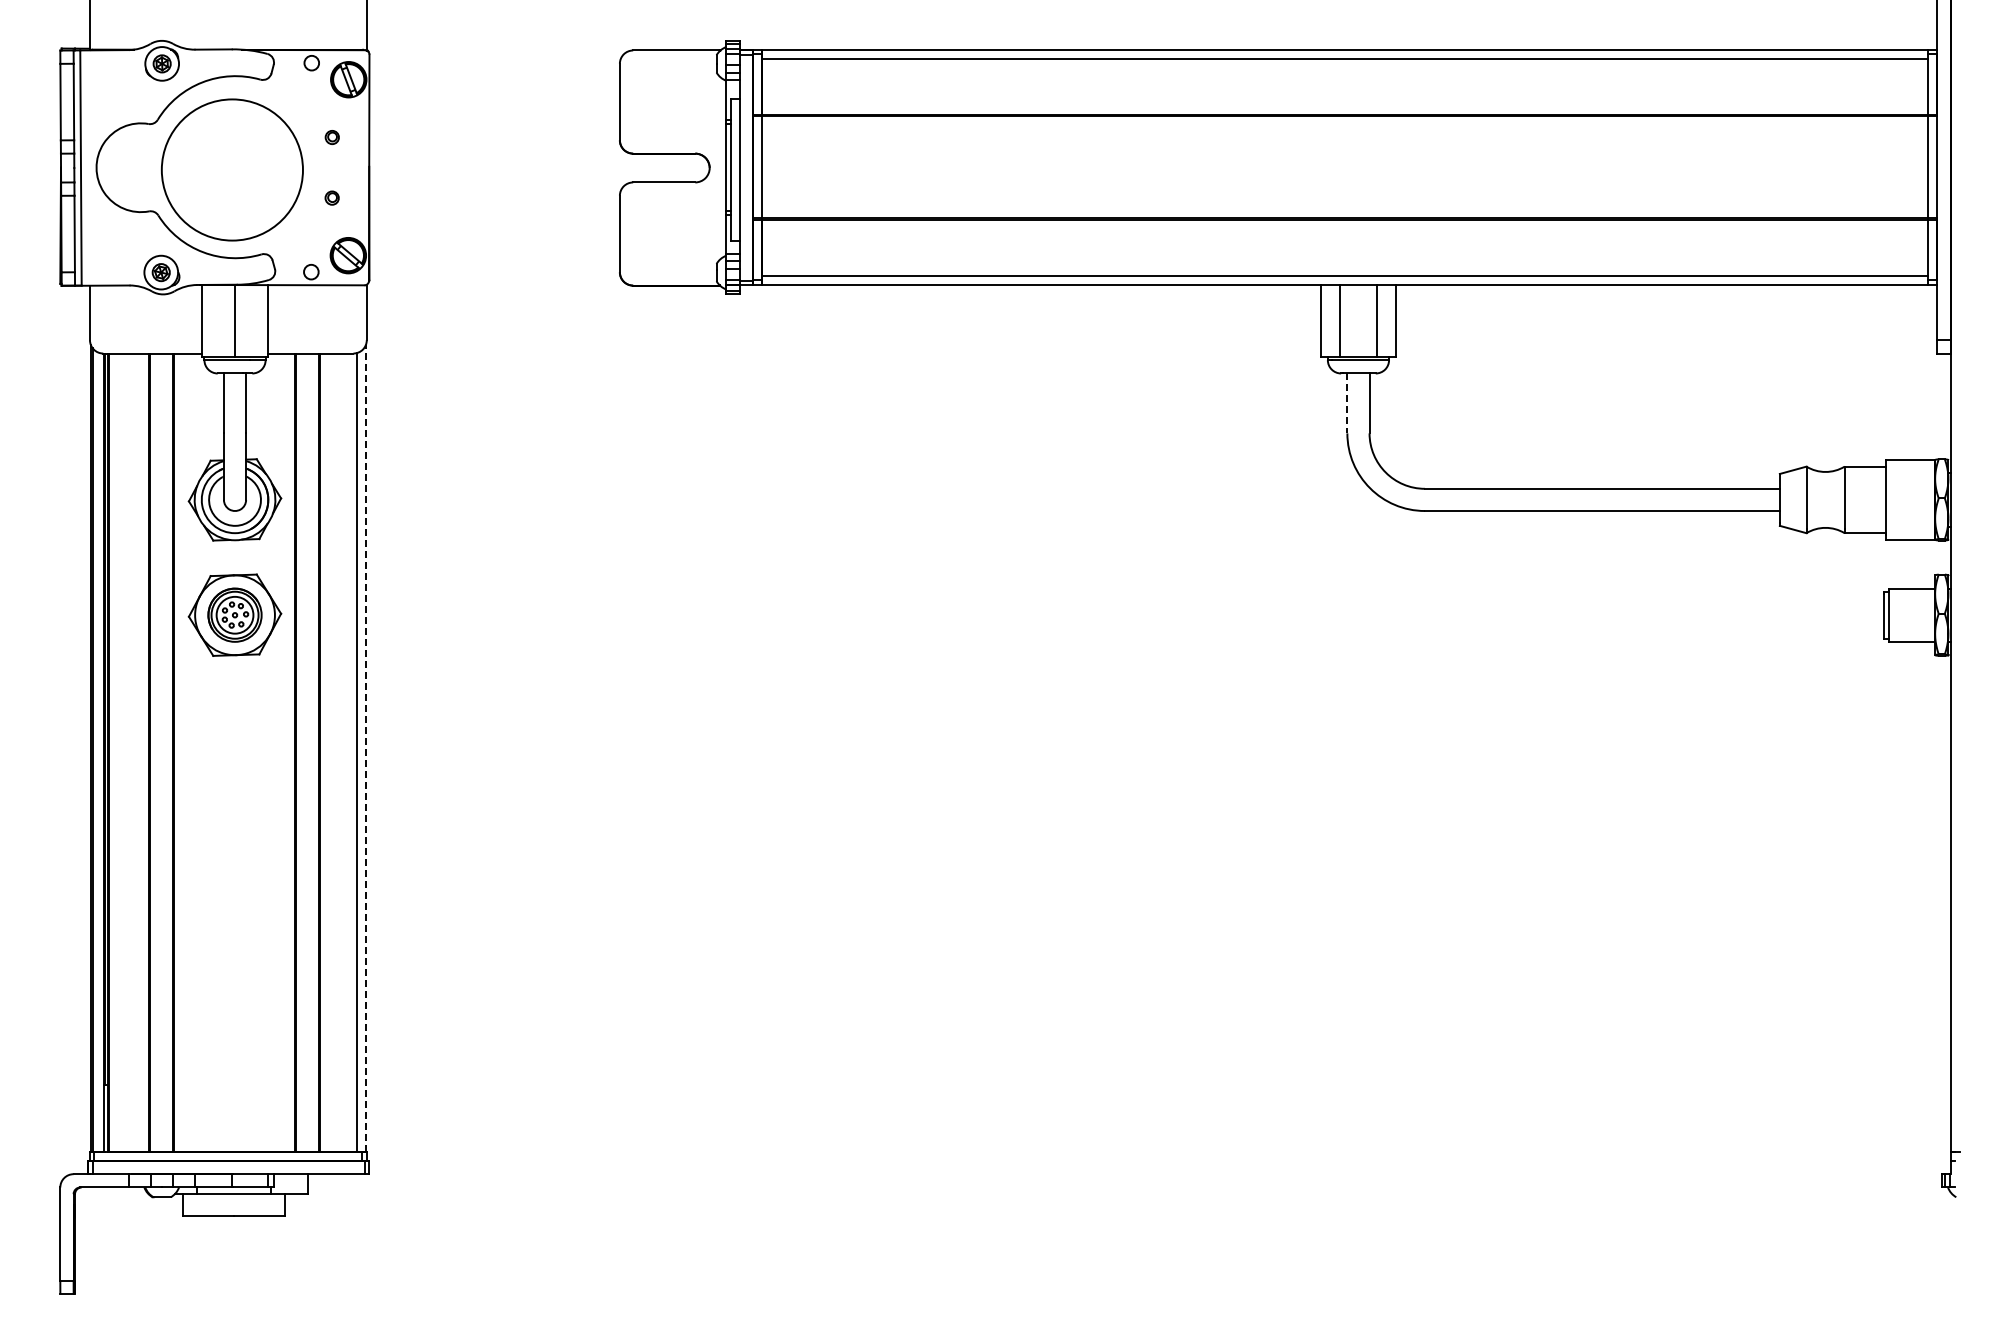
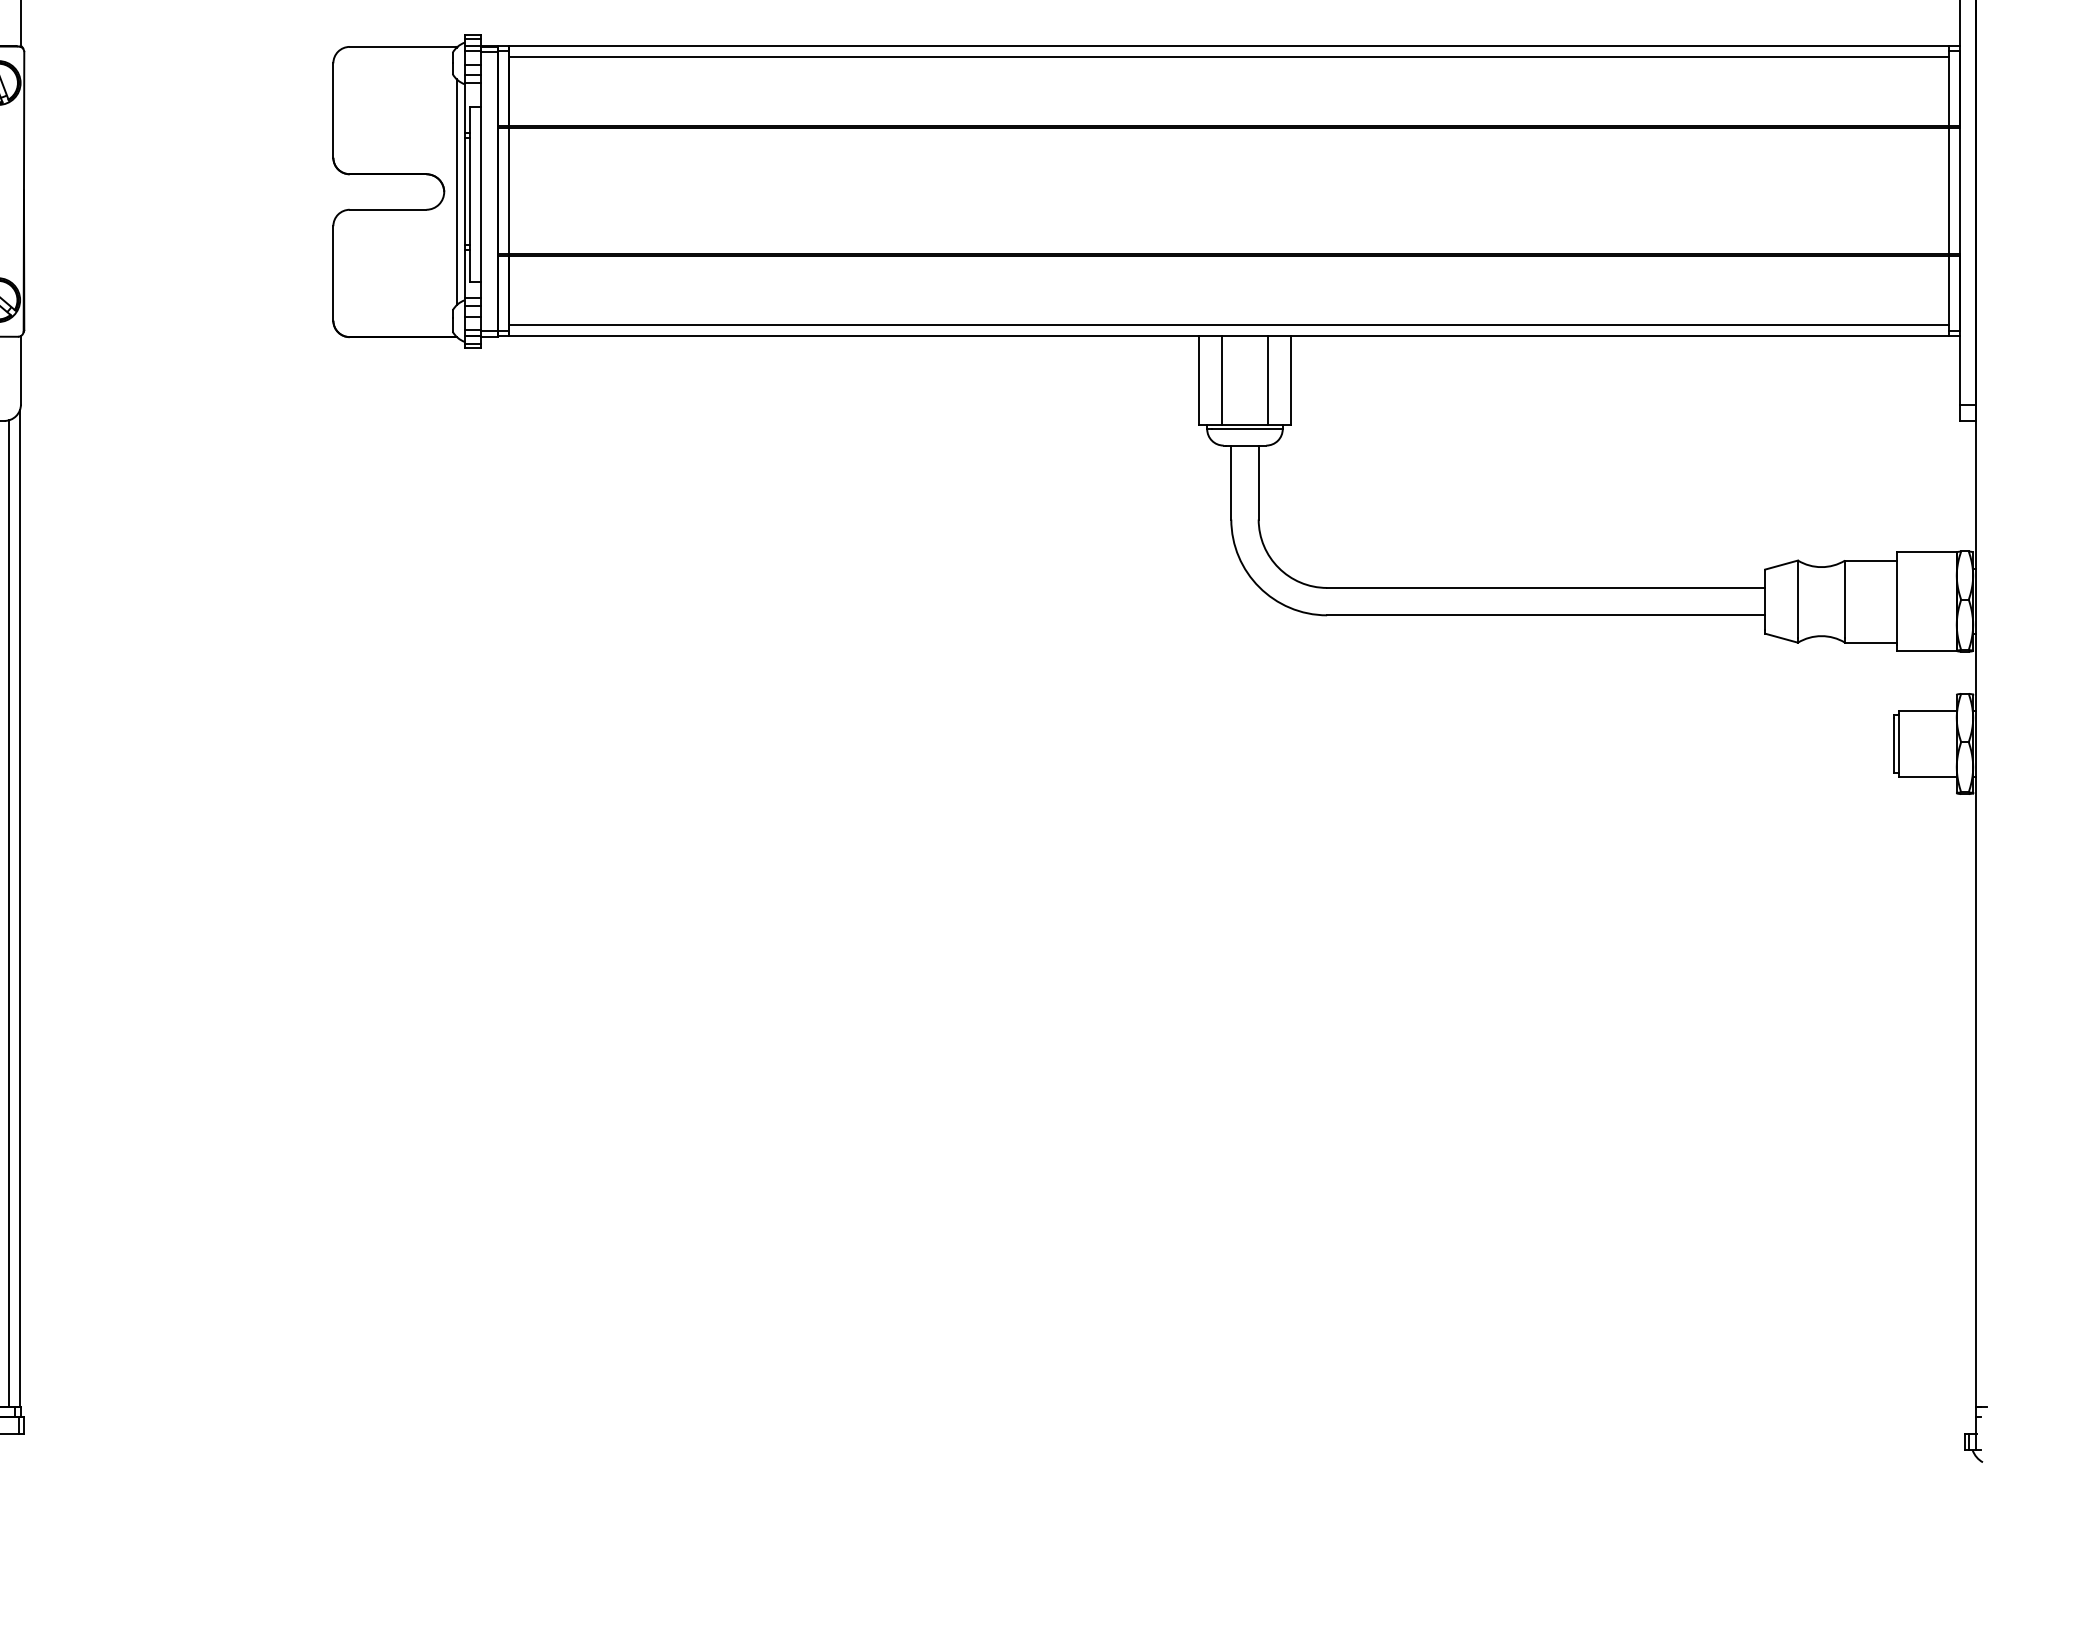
line: (719, 167) -> (456, 191), added
line: (1347, 403) -> (1231, 482), dashed -> solid
line: (365, 748) -> (19, 908), dashed -> solid

